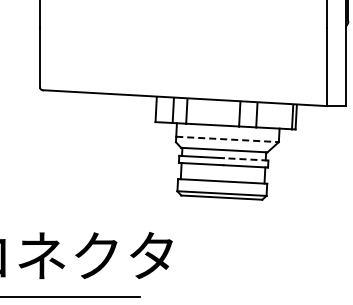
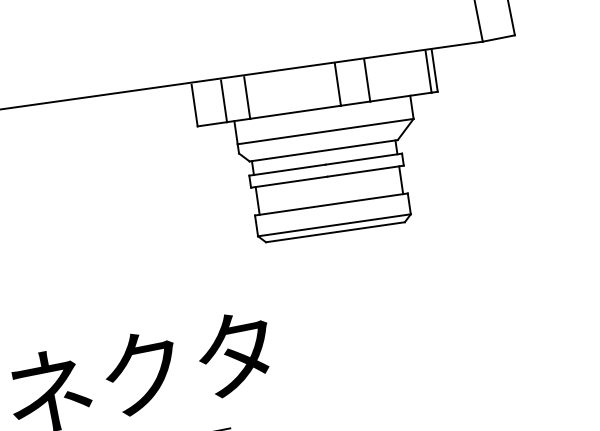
line: (228, 139) -> (327, 131), dashed -> solid
line: (245, 159) -> (362, 159), dashed -> solid

